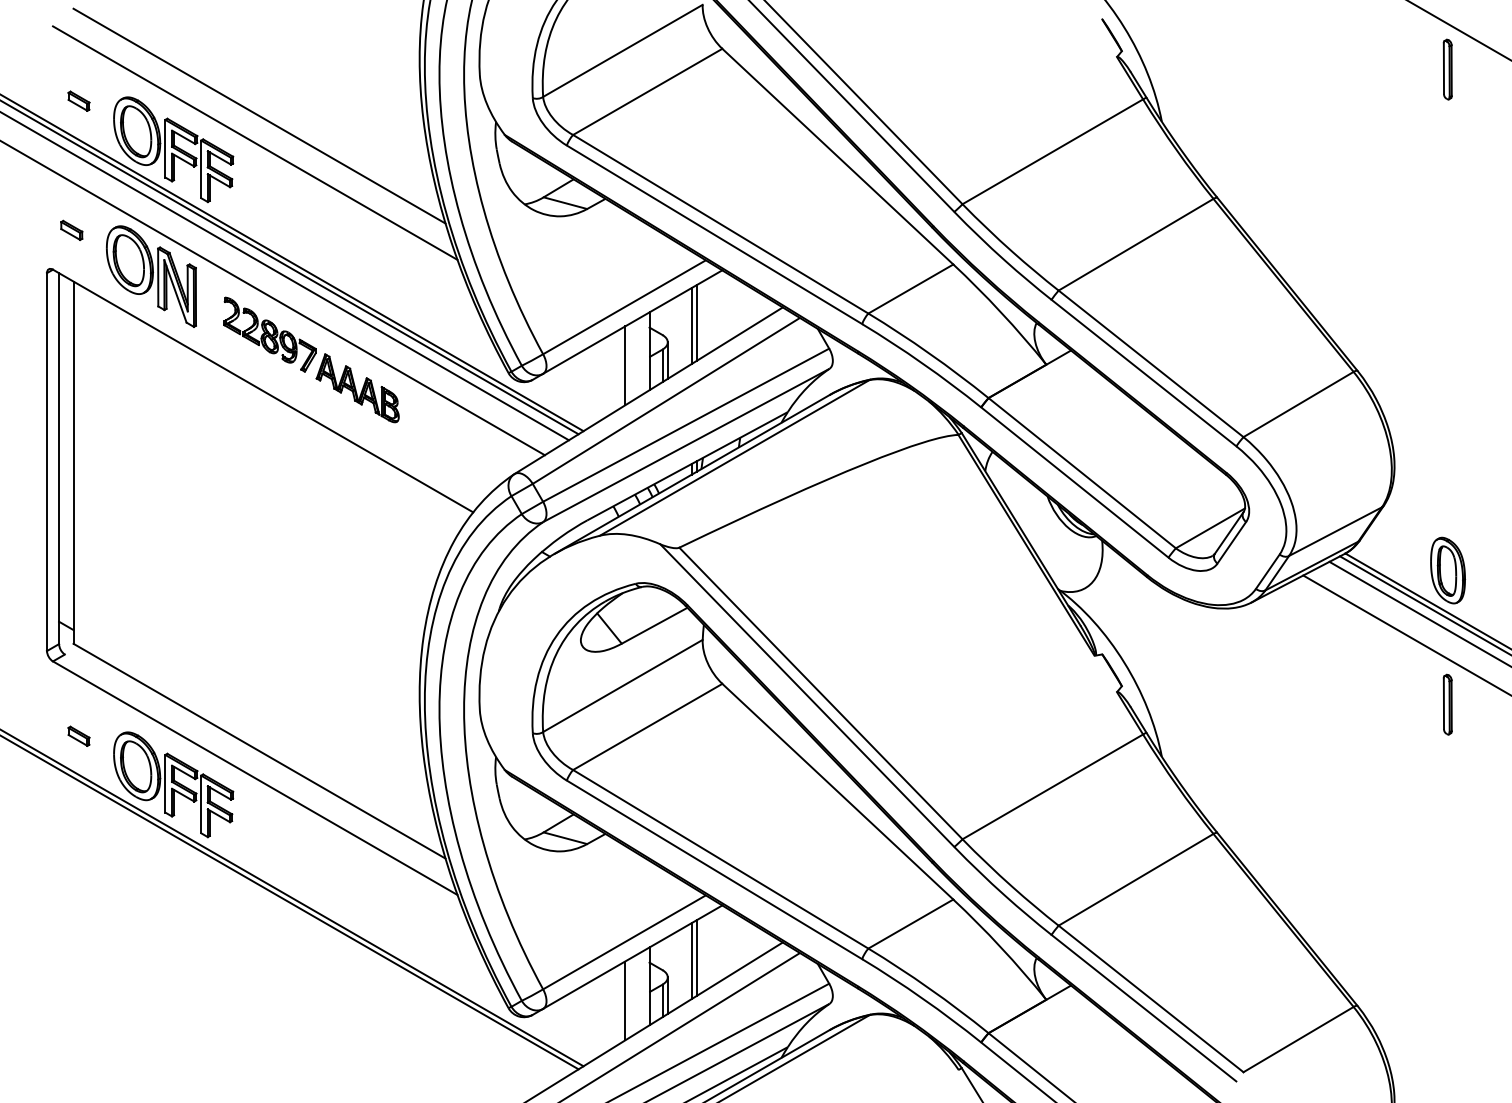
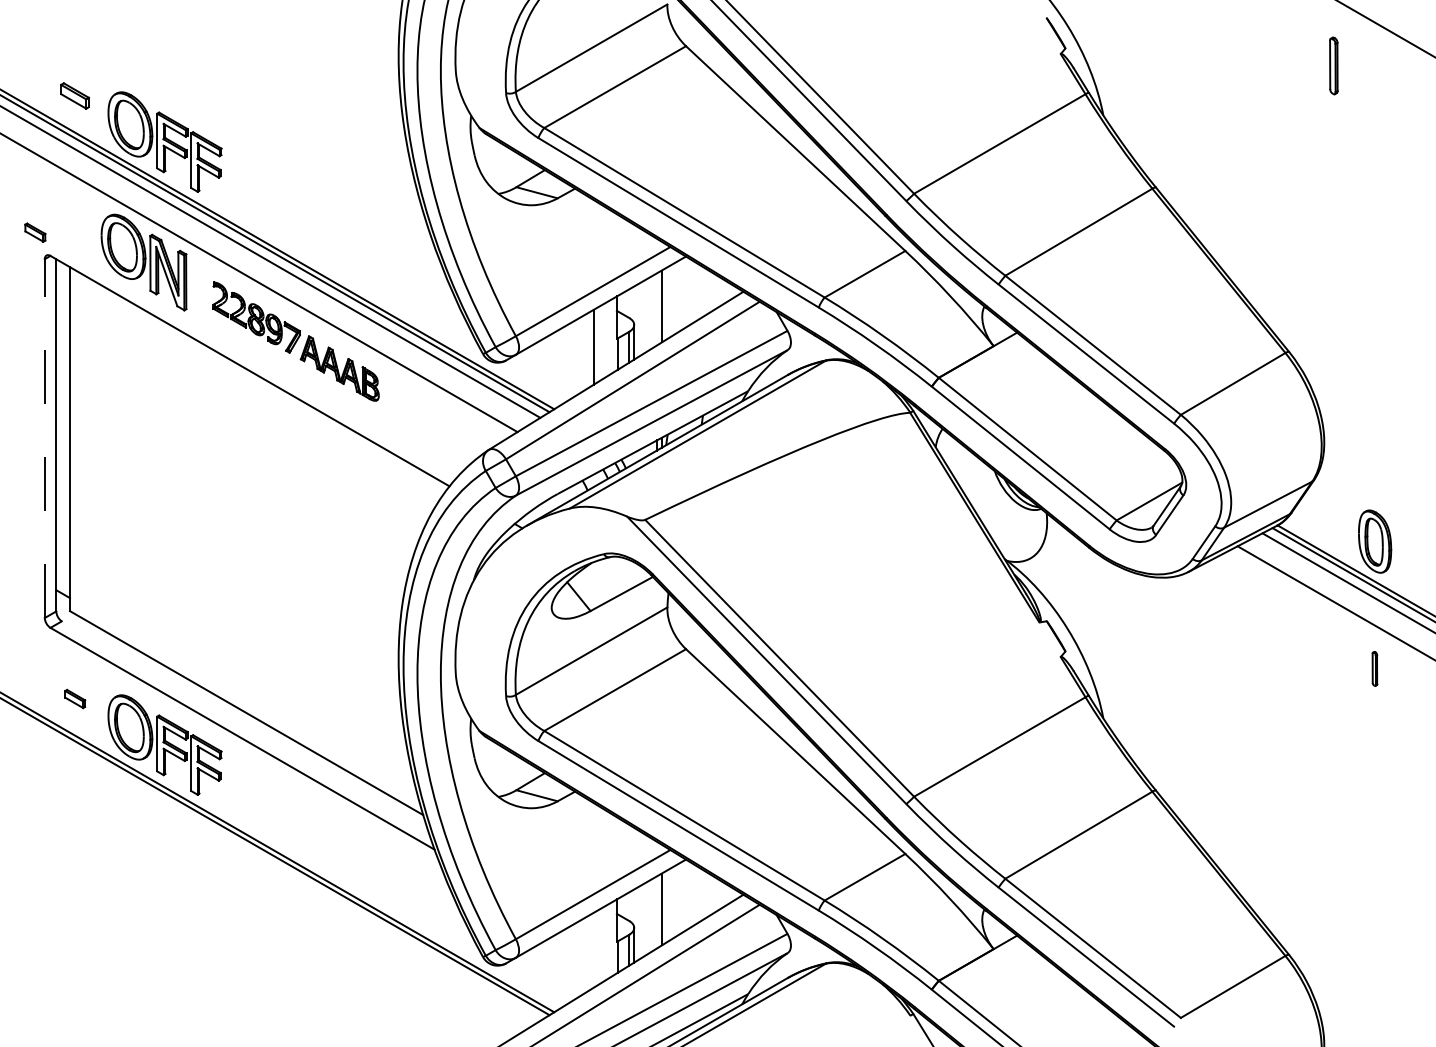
part: (1447, 69) -> (1333, 65), moved
part: (79, 100) -> (75, 95), size x1.4
line: (259, 116) -> (246, 110), removed
line: (255, 142) -> (242, 135), removed
part: (71, 230) -> (35, 232), moved
line: (691, 326) -> (656, 309), removed
line: (46, 461) -> (44, 438), solid -> dashed
part: (1447, 704) -> (1374, 668), size x0.6
line: (691, 961) -> (656, 912), removed
line: (624, 1000) -> (593, 949), removed

